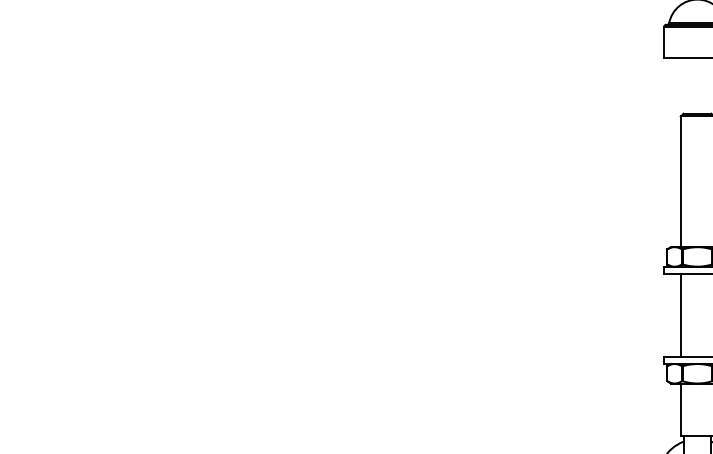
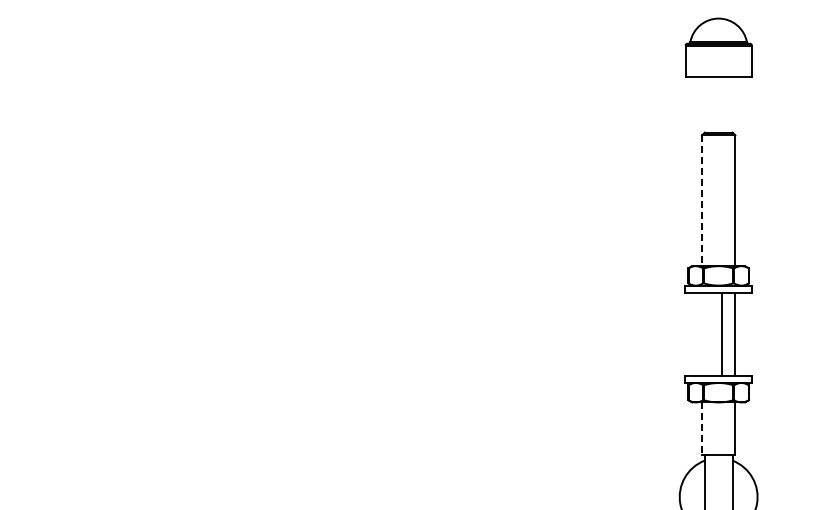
line: (680, 182) -> (701, 201), solid -> dashed
line: (680, 315) -> (721, 334), moved
line: (680, 410) -> (701, 429), solid -> dashed

